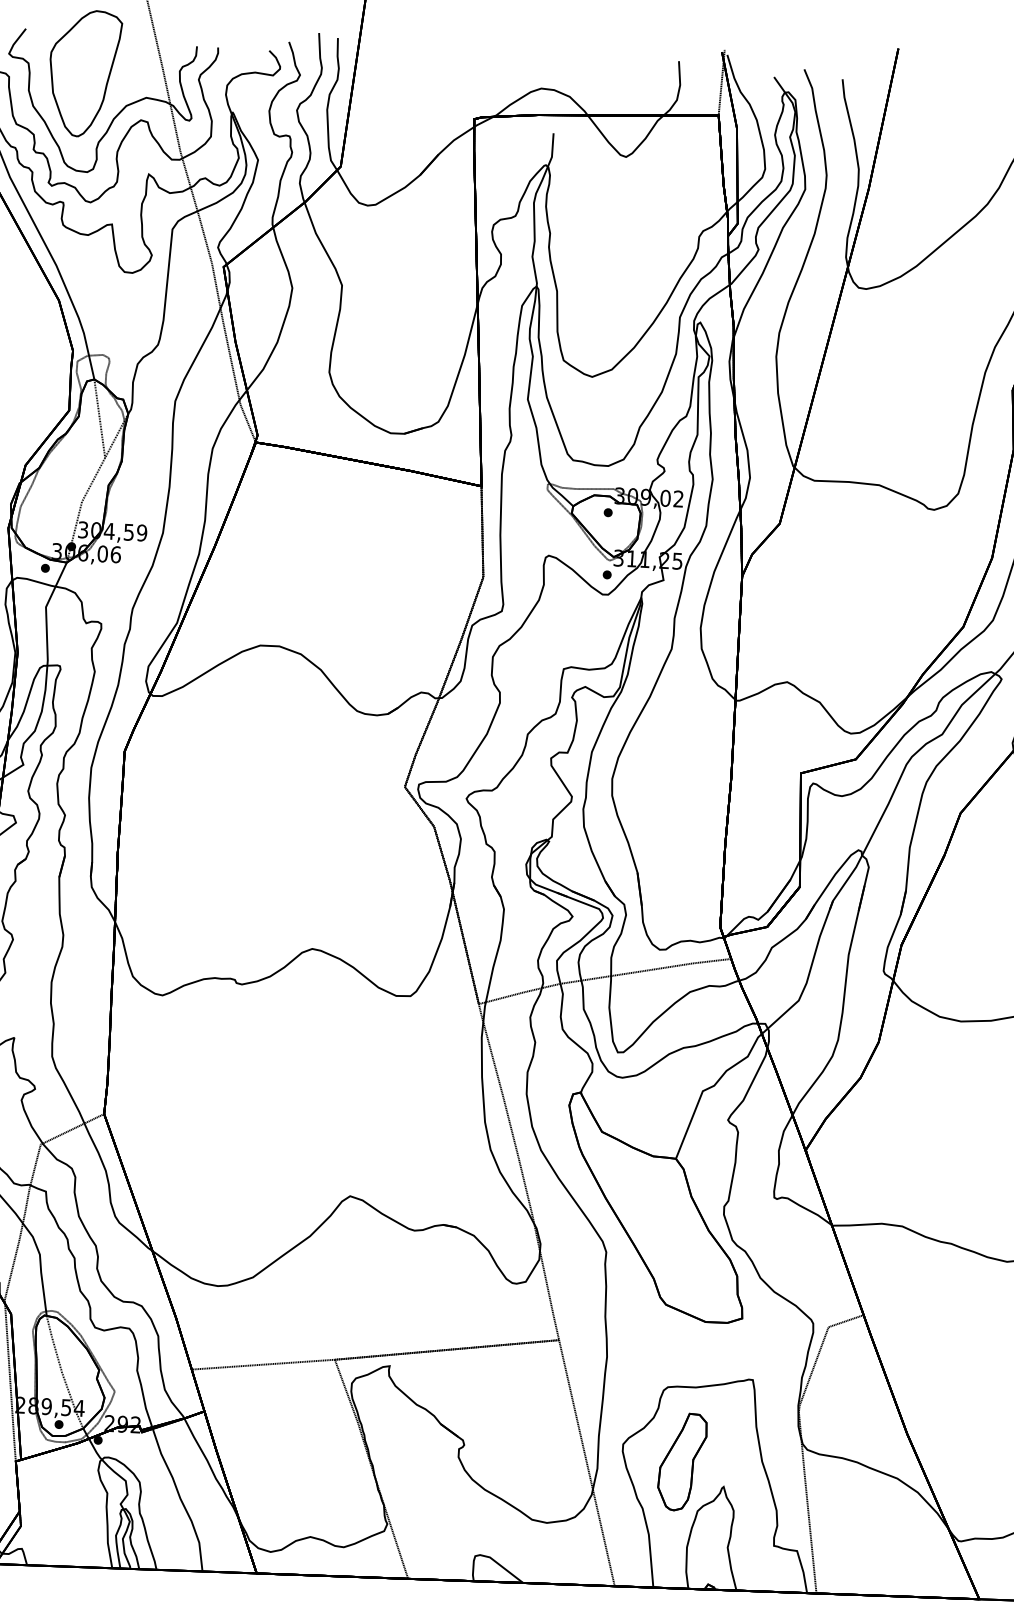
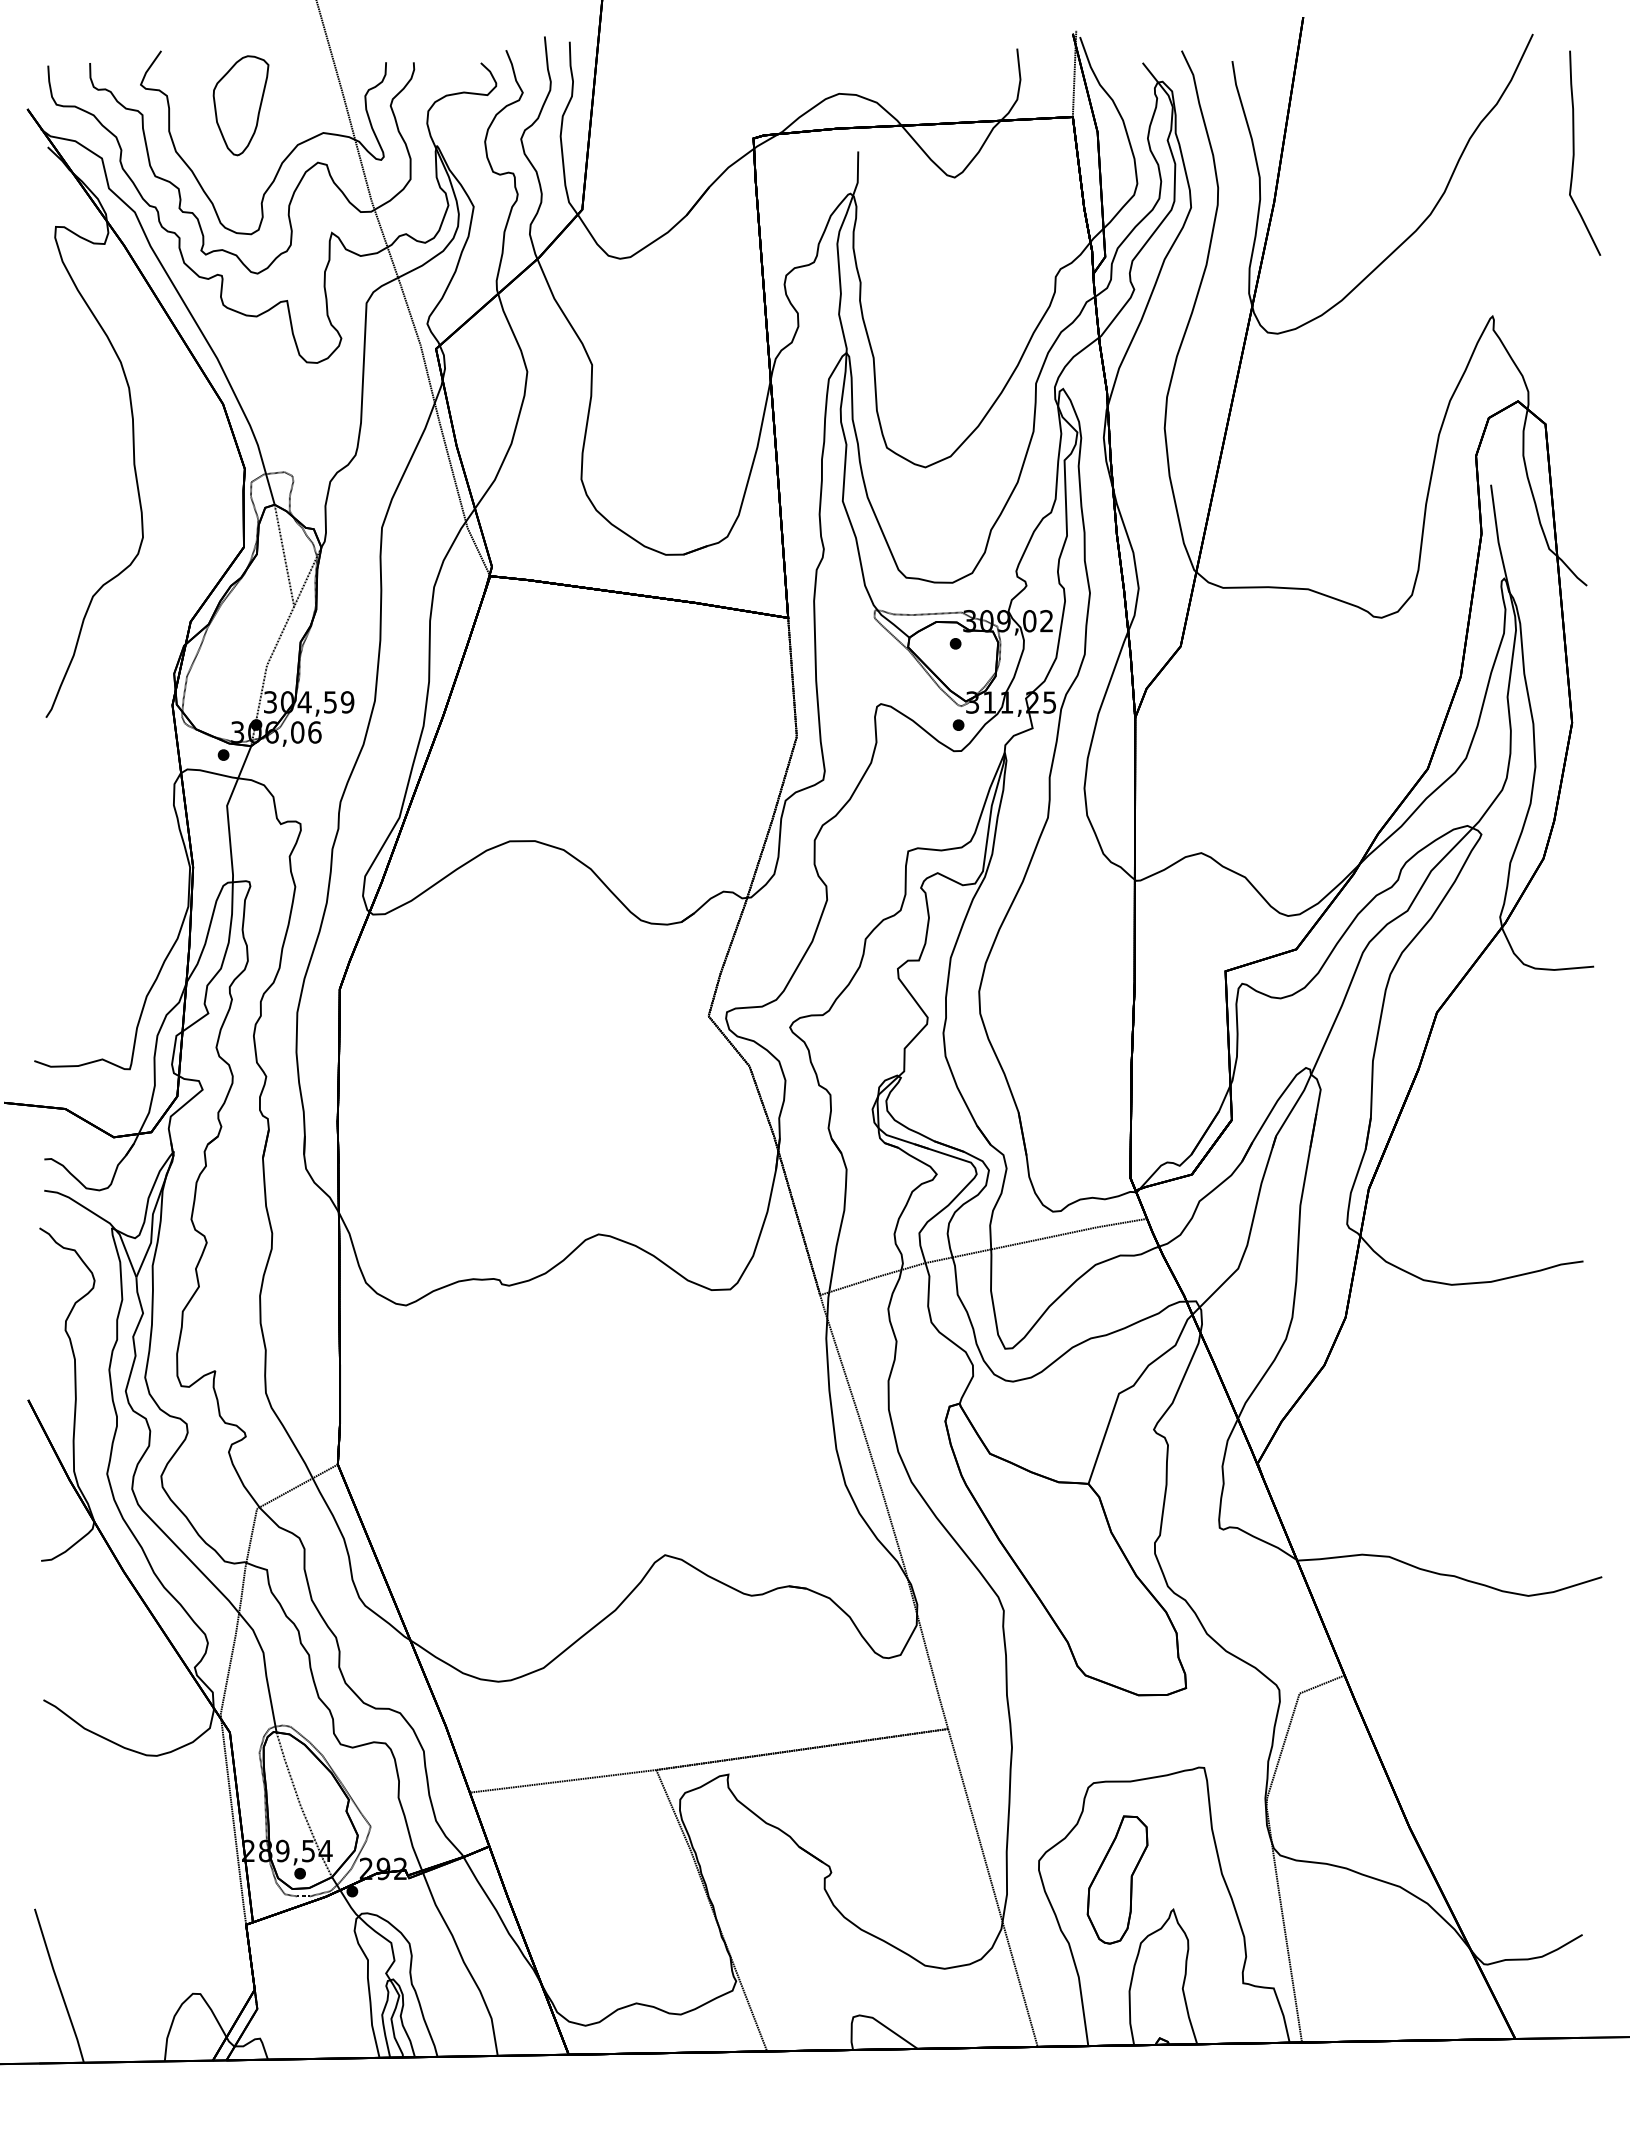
part: (84, 73) -> (240, 105), size x0.6

